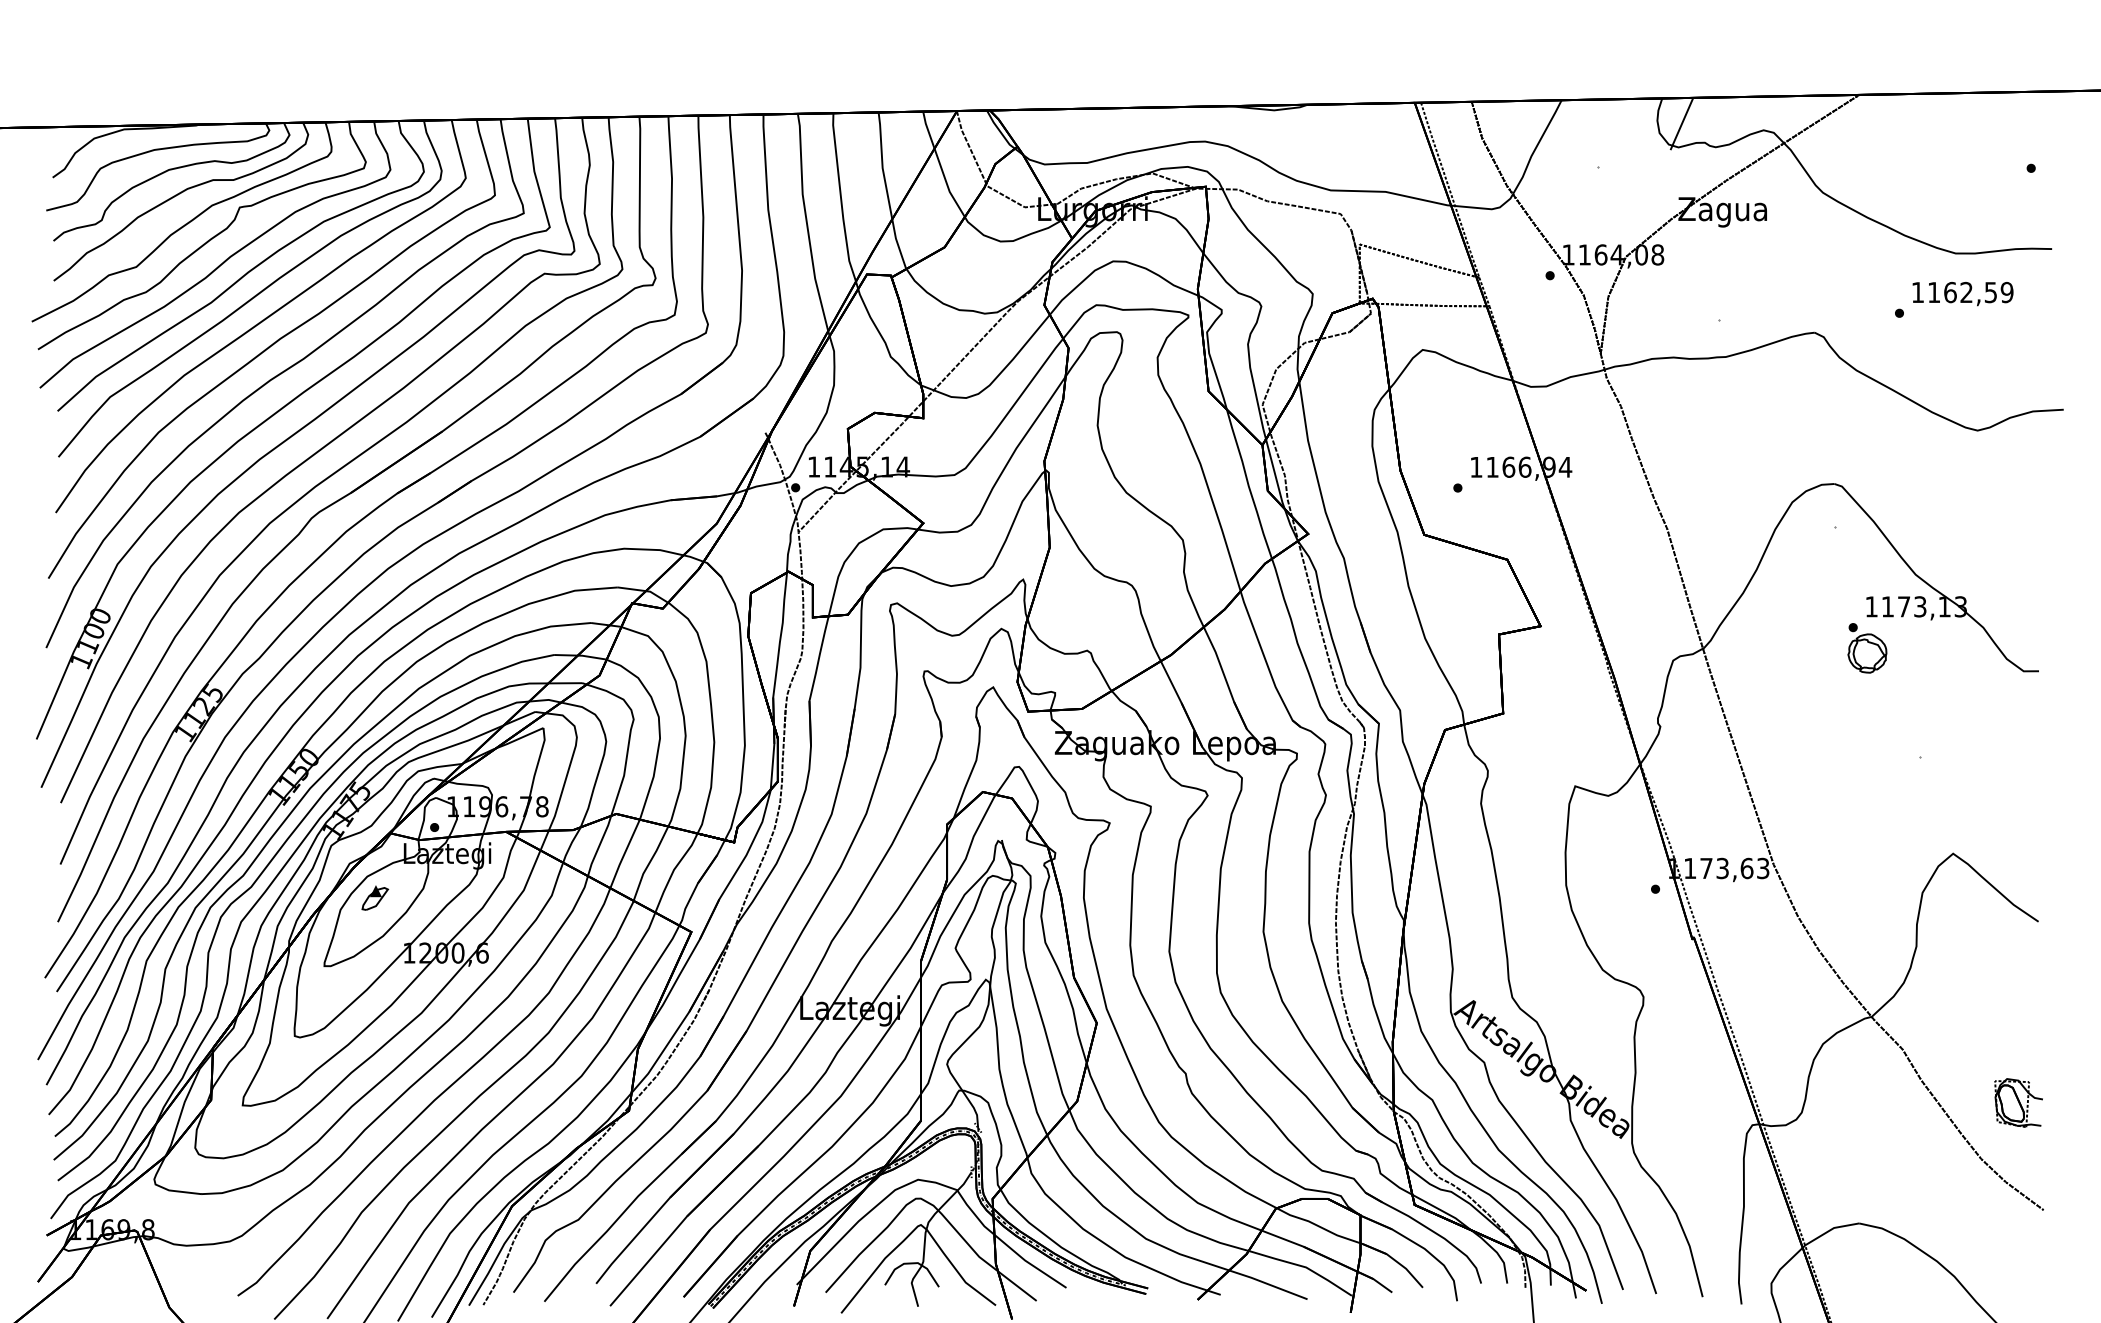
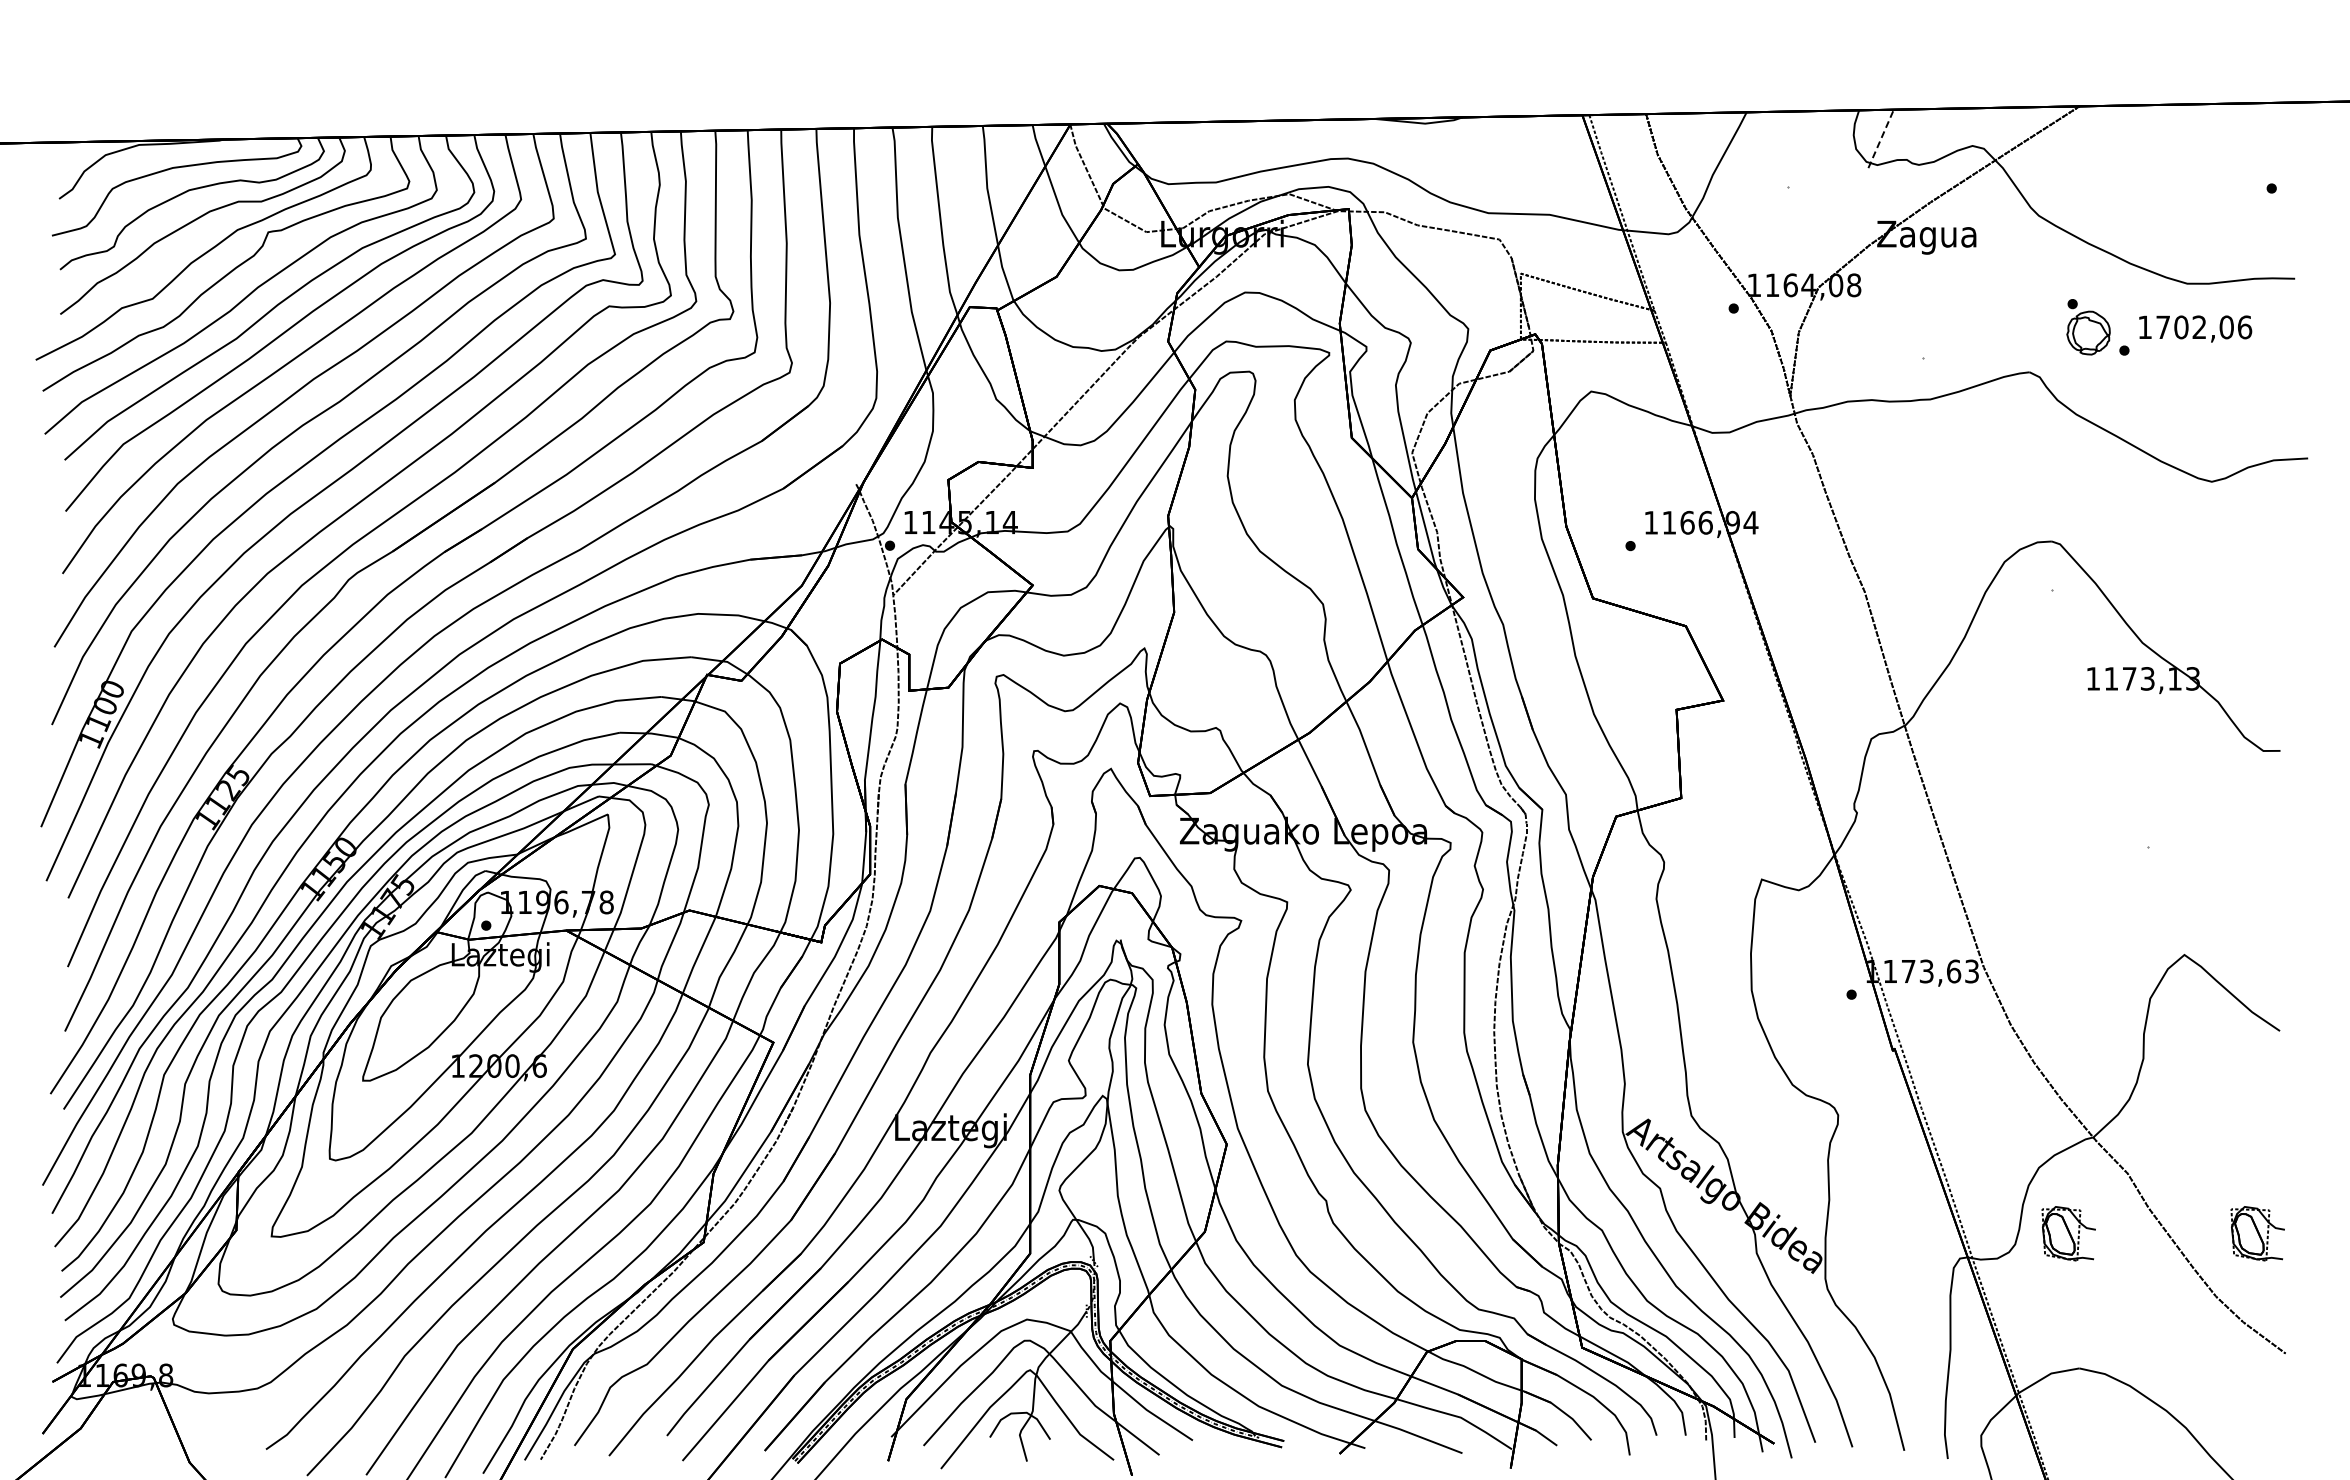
line: (1682, 123) -> (1881, 138), solid -> dashed
text: (1971, 292) -> (2204, 327), 1162,59 -> 1702,06
part: (1867, 648) -> (2088, 327), moved
part: (374, 898) -> (419, 1004), removed
part: (1849, 1102) -> (2068, 1233), added

